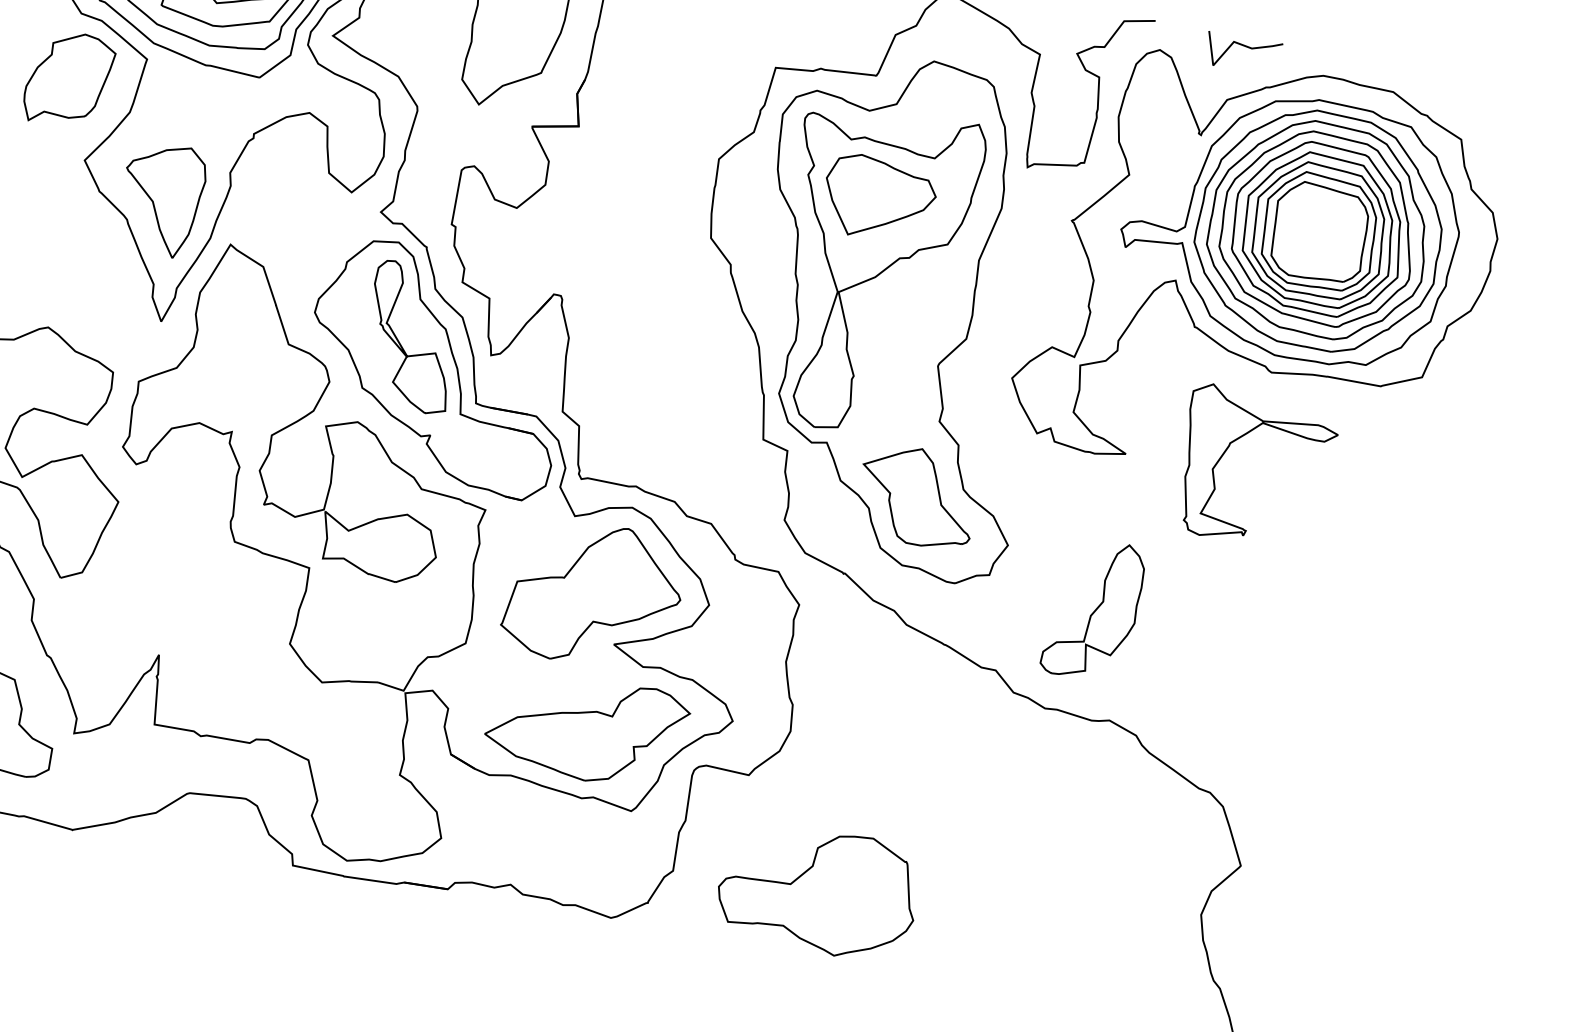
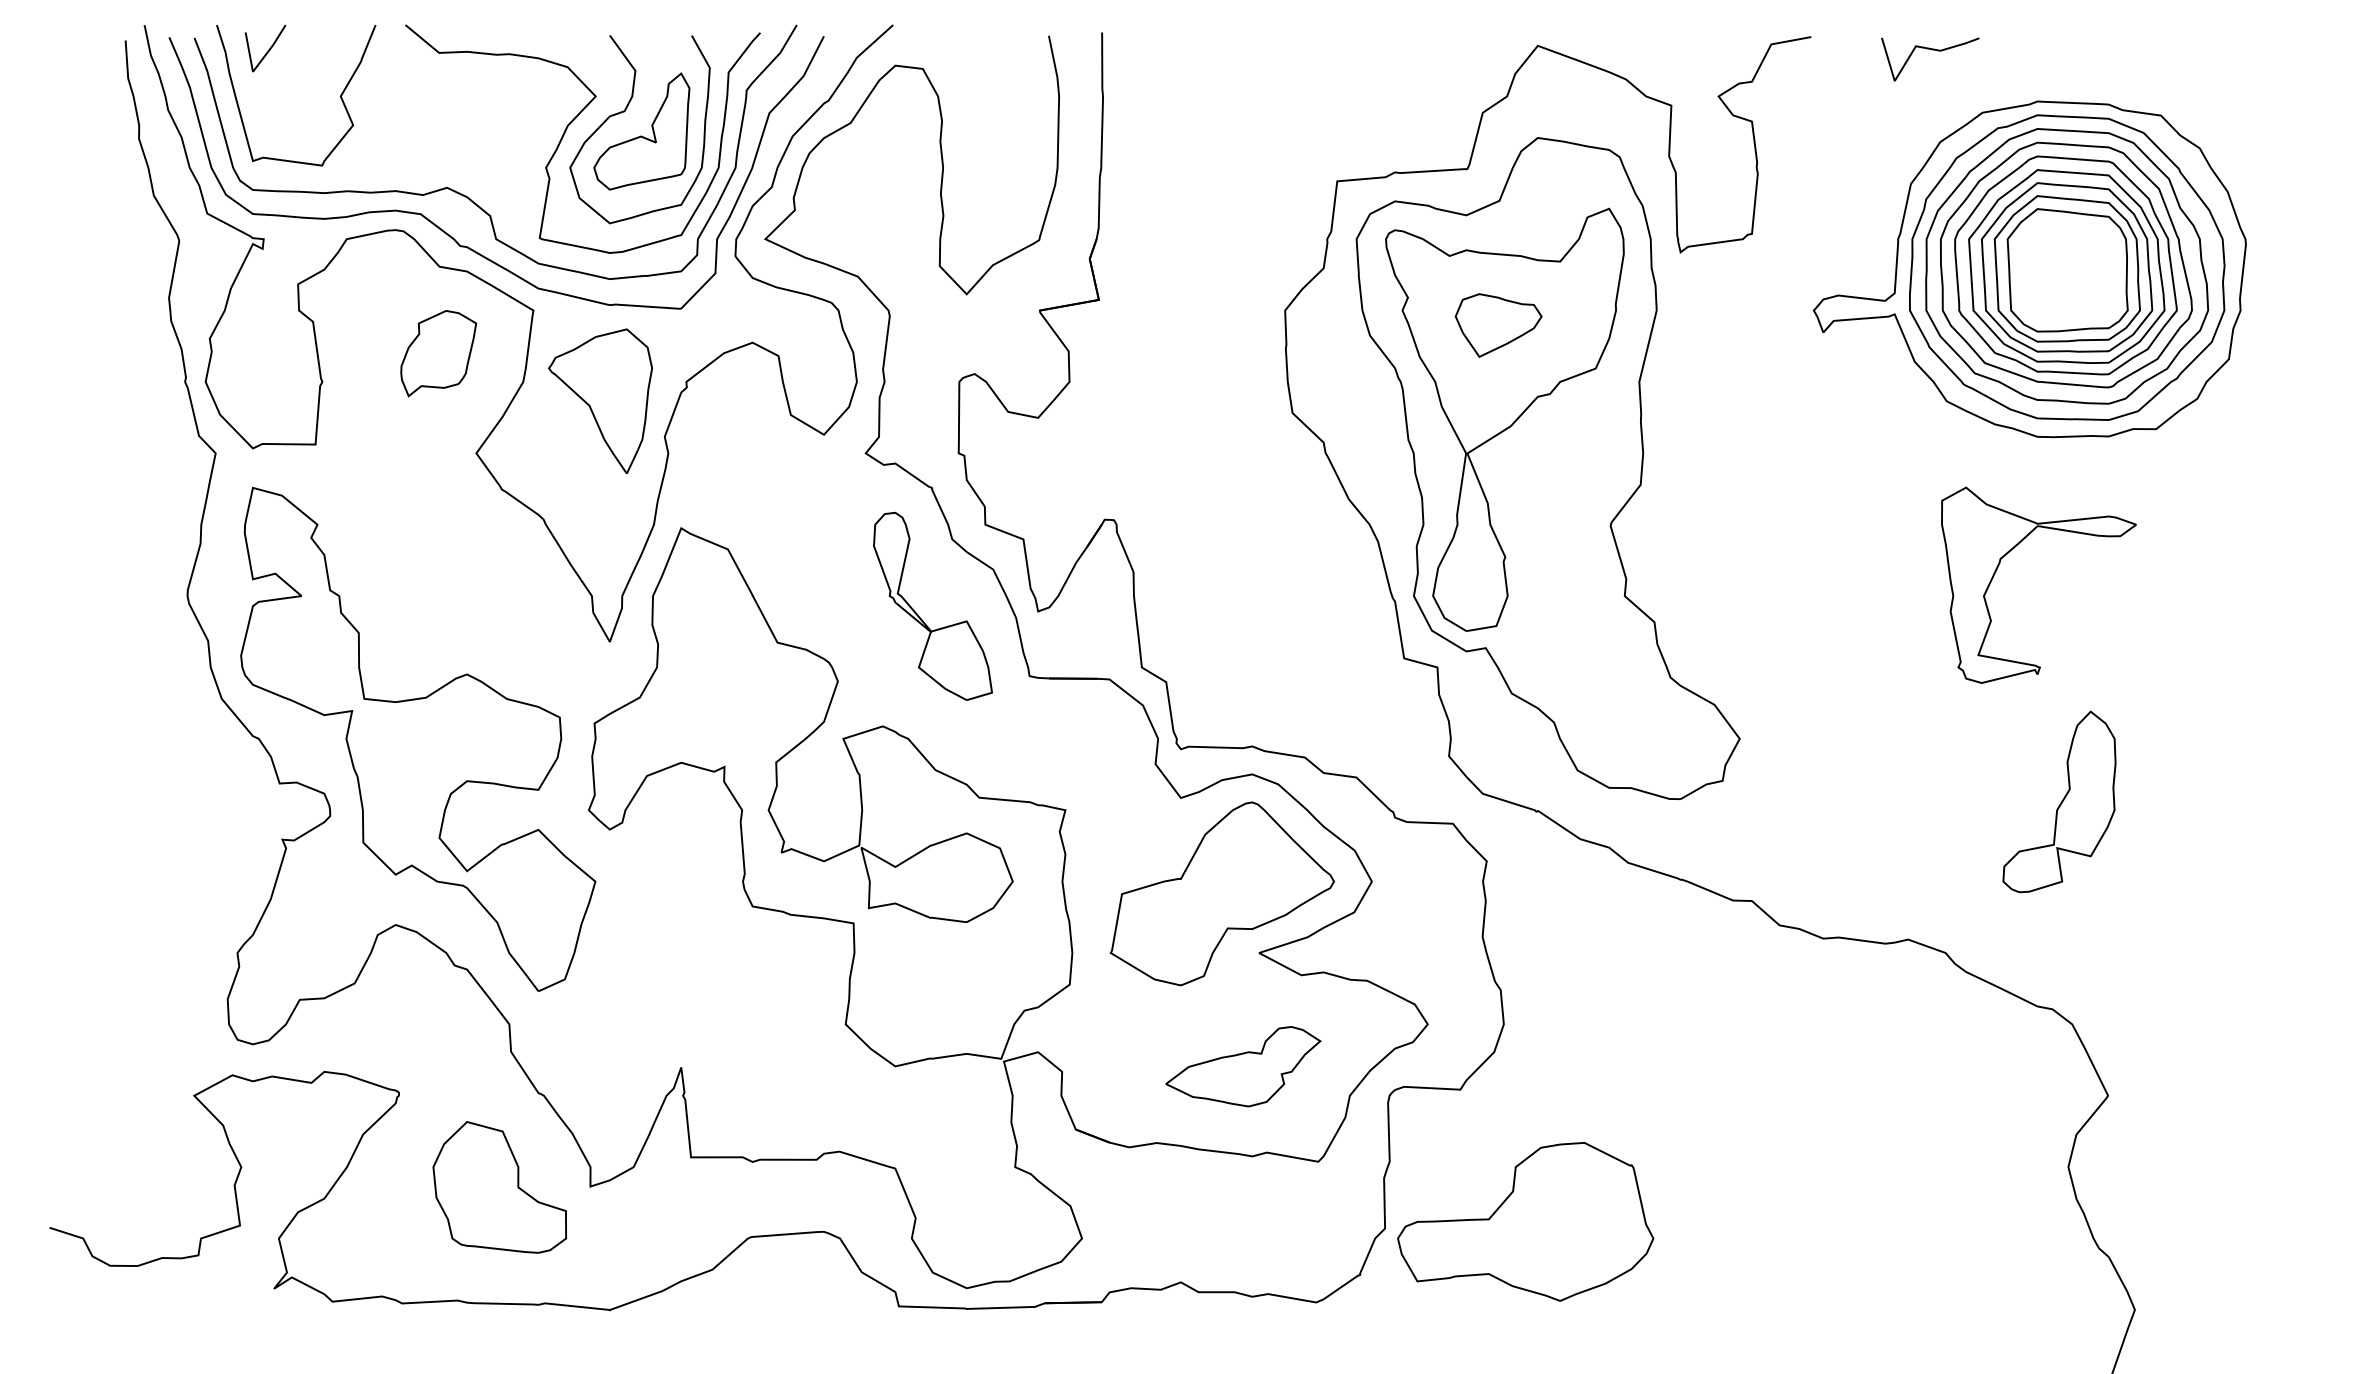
part: (69, 79) -> (438, 353), size x0.7
part: (879, 198) -> (1498, 325), size x0.6
part: (161, 199) -> (600, 400), moved
part: (1260, 273) -> (2001, 335), removed
part: (436, 367) -> (971, 638), removed
part: (917, 496) -> (1613, 696), removed
part: (1093, 609) -> (2059, 801), moved
part: (586, 728) -> (1243, 1066), size x0.6
part: (818, 890) -> (1525, 1221), moved

